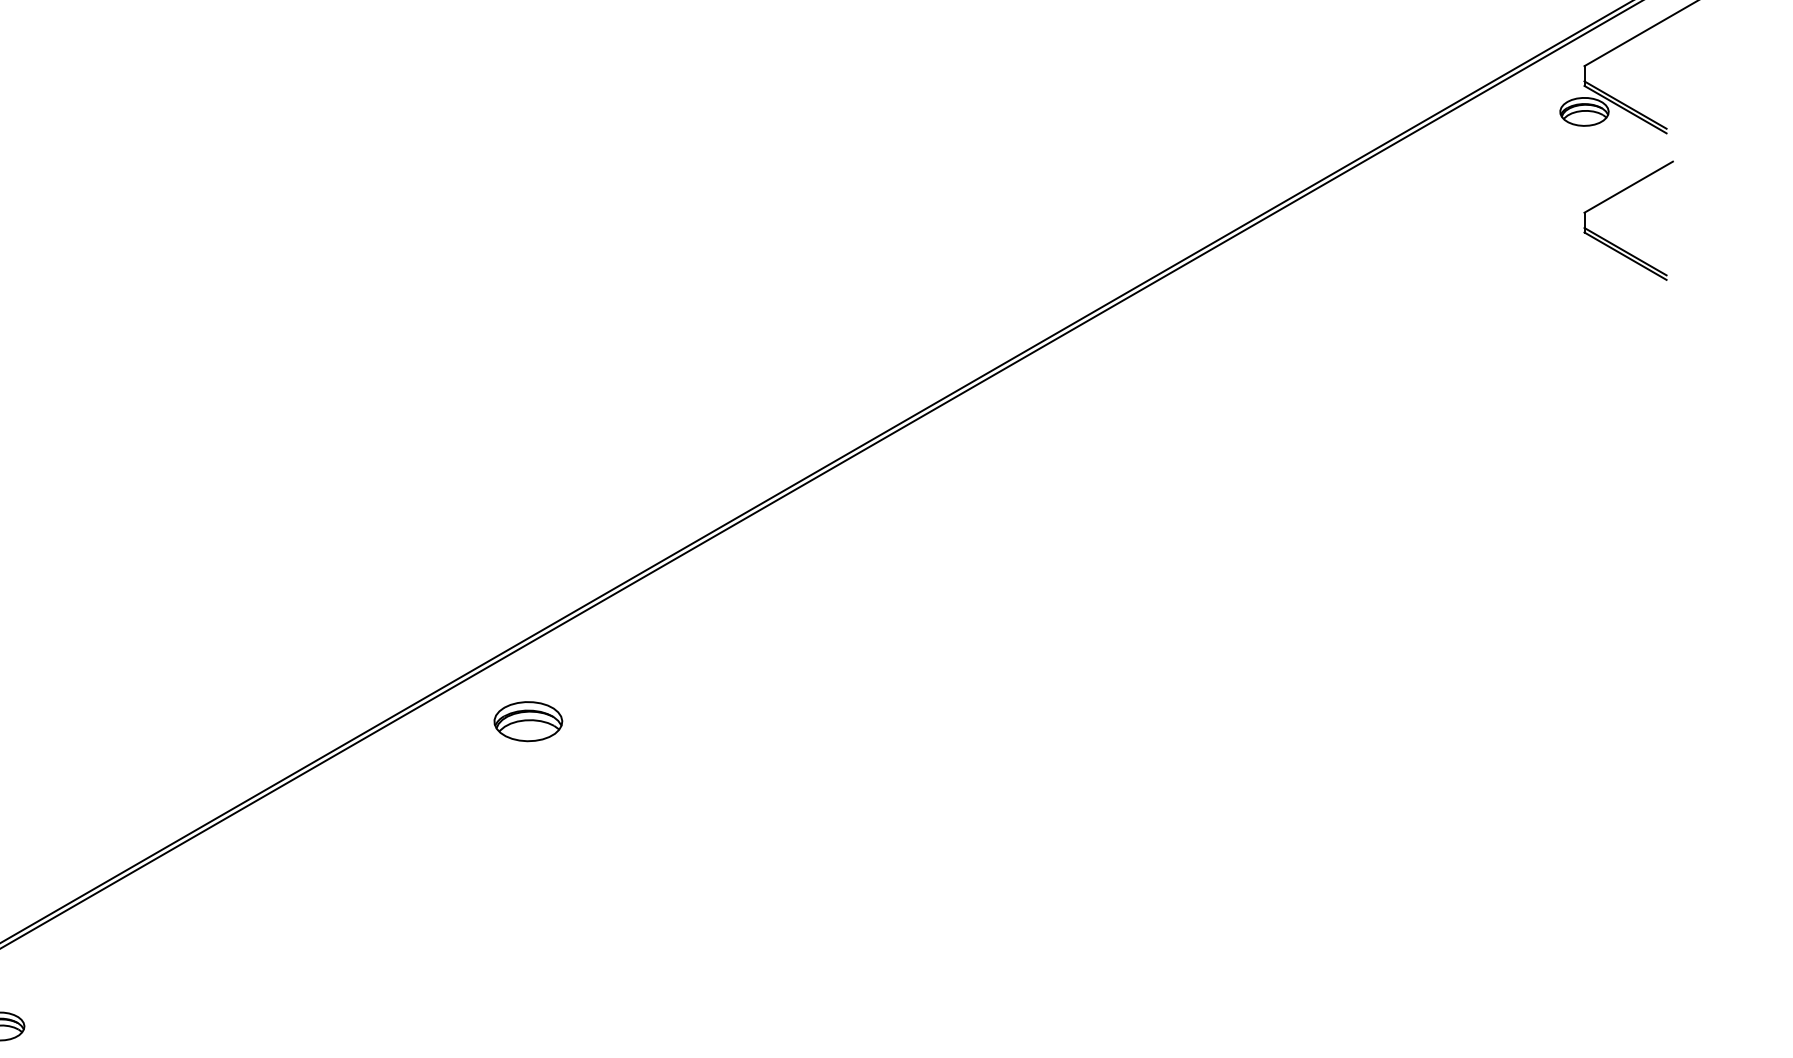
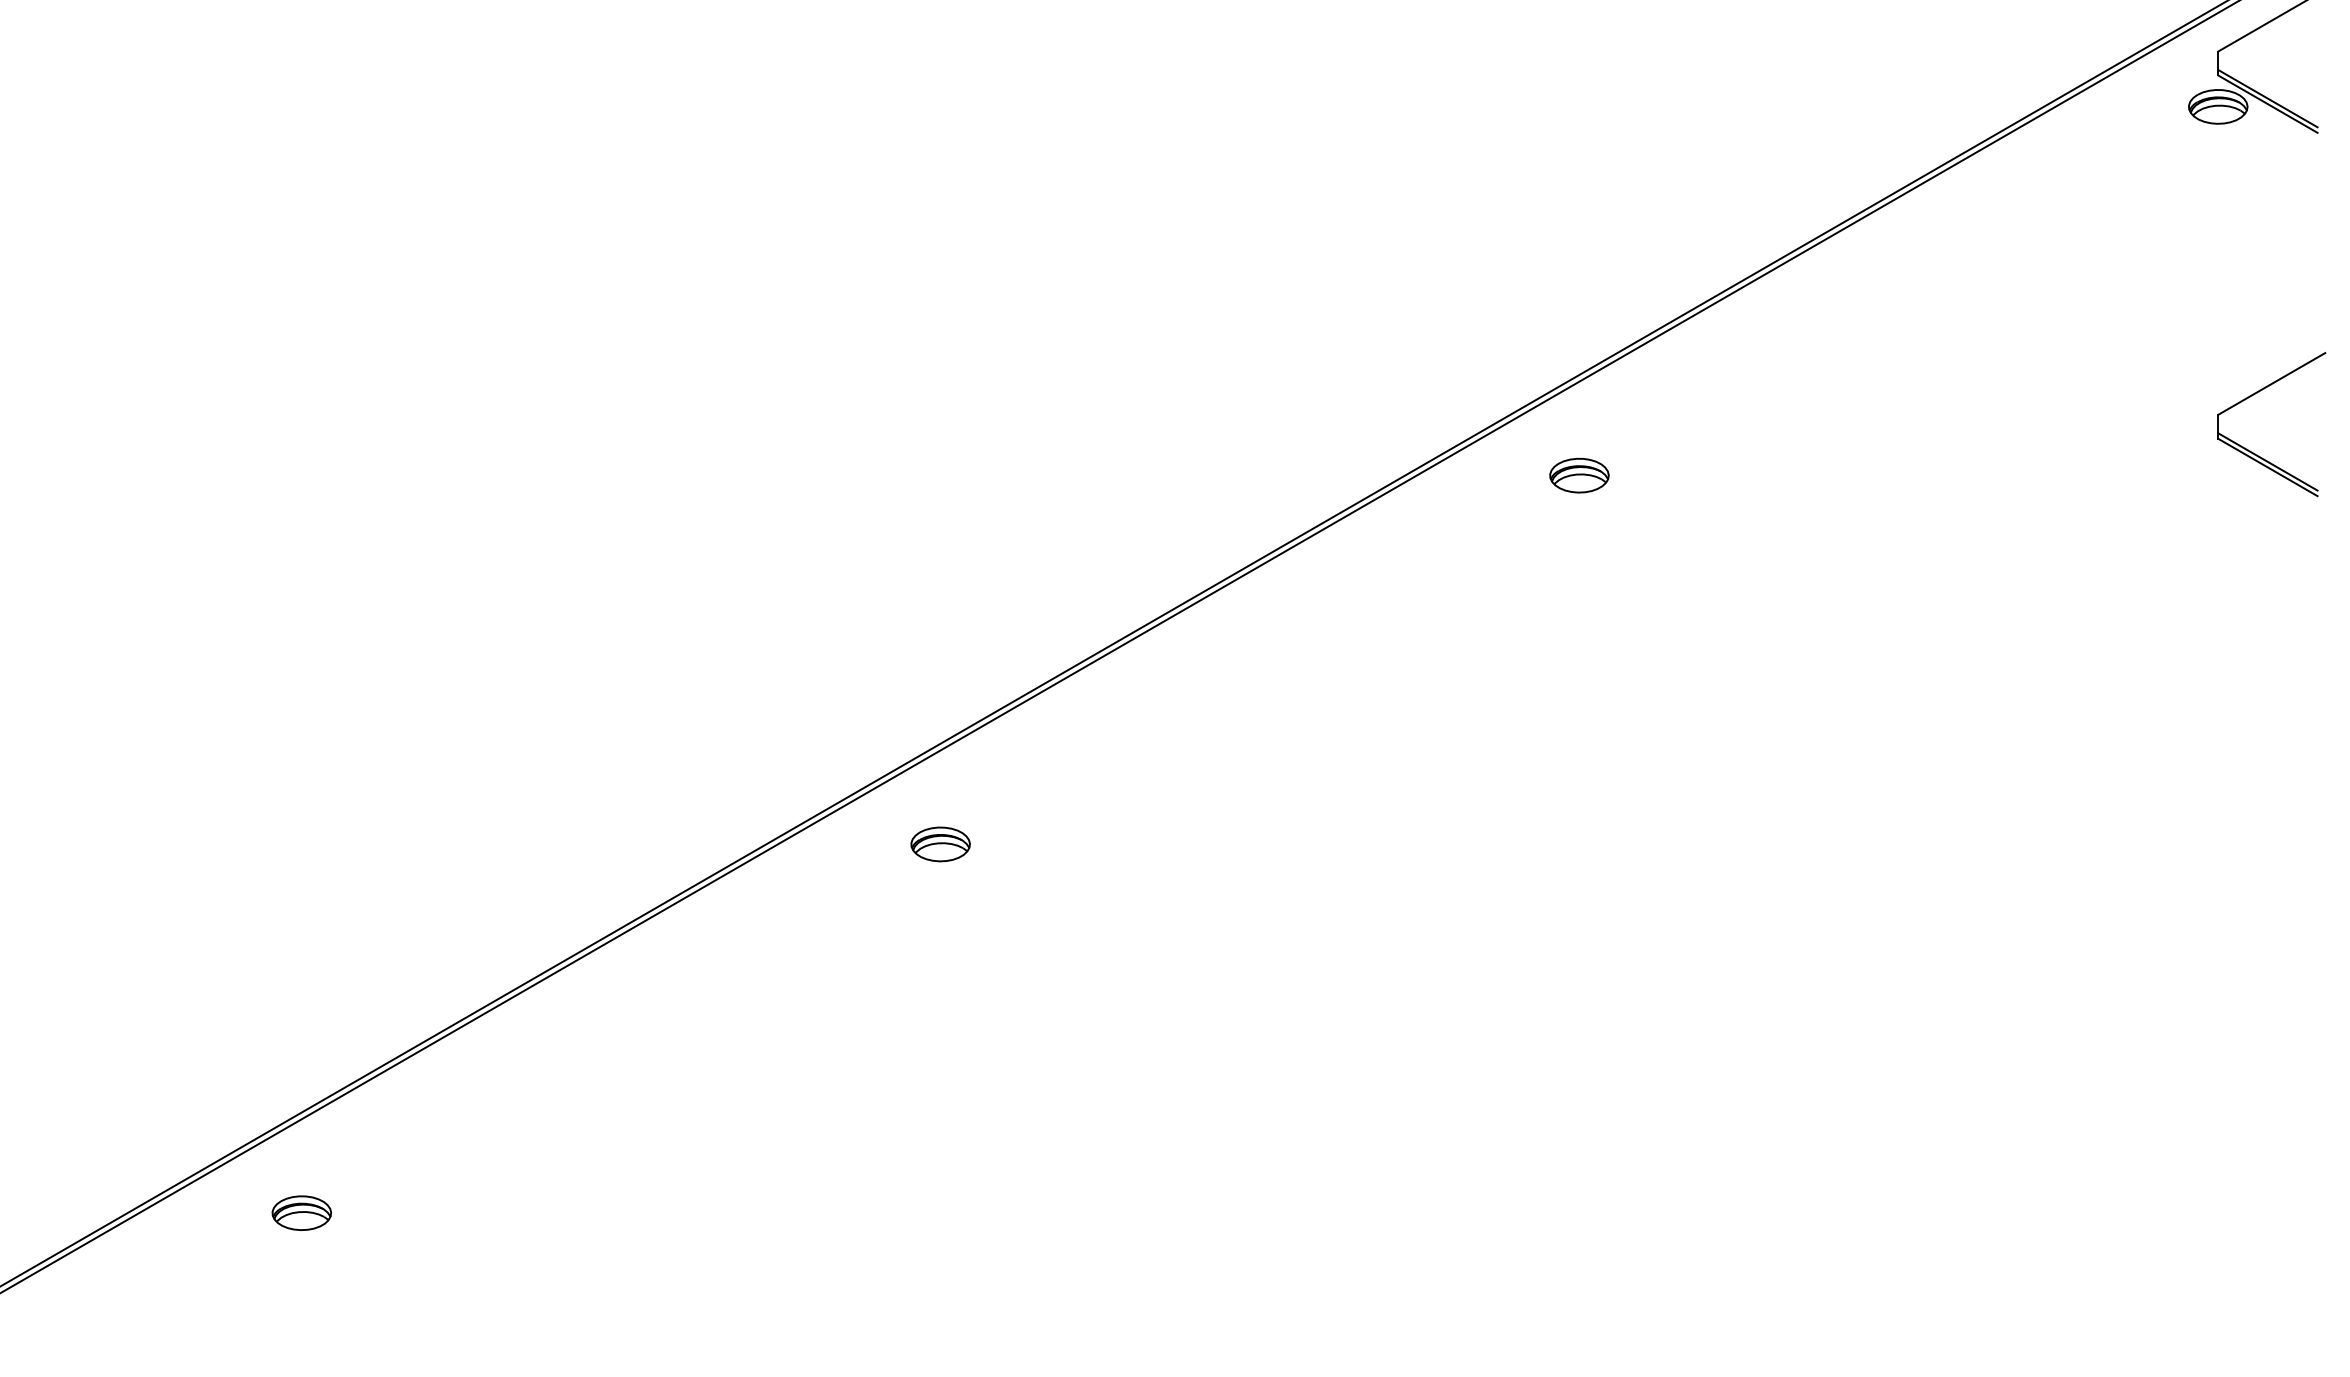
part: (1616, 245) -> (2257, 454), moved
part: (1056, 416) -> (1579, 475), added
part: (528, 721) -> (940, 844), size x0.71

